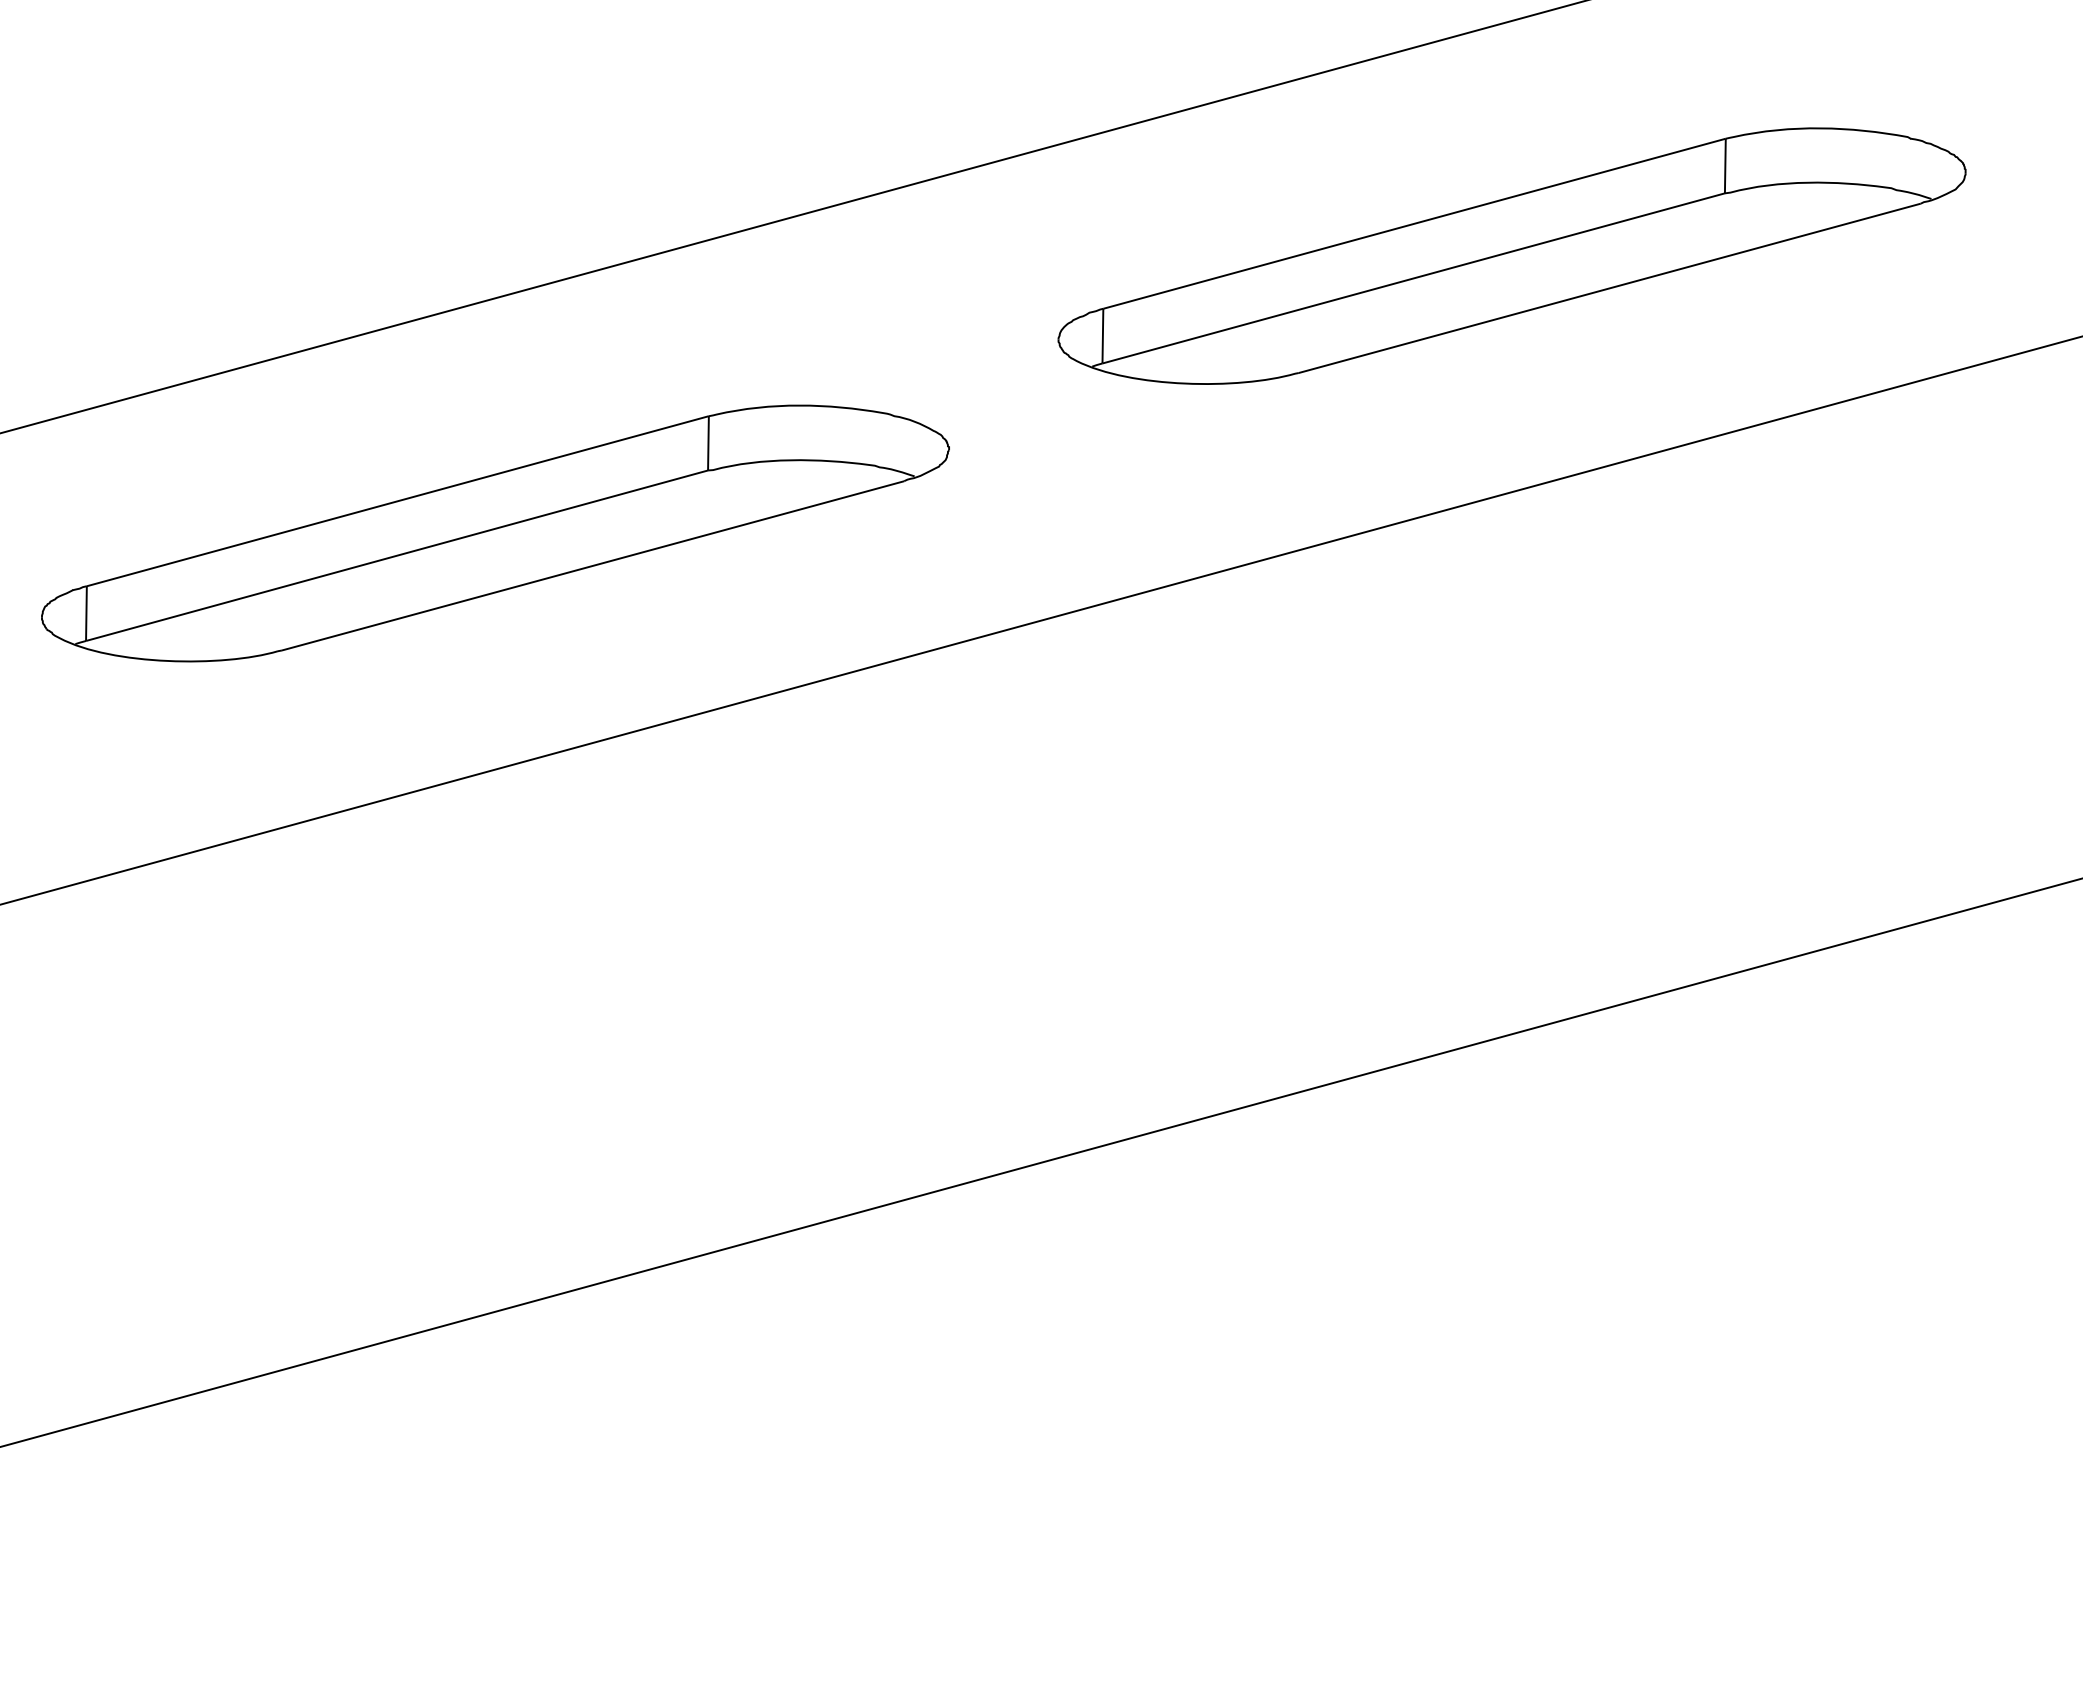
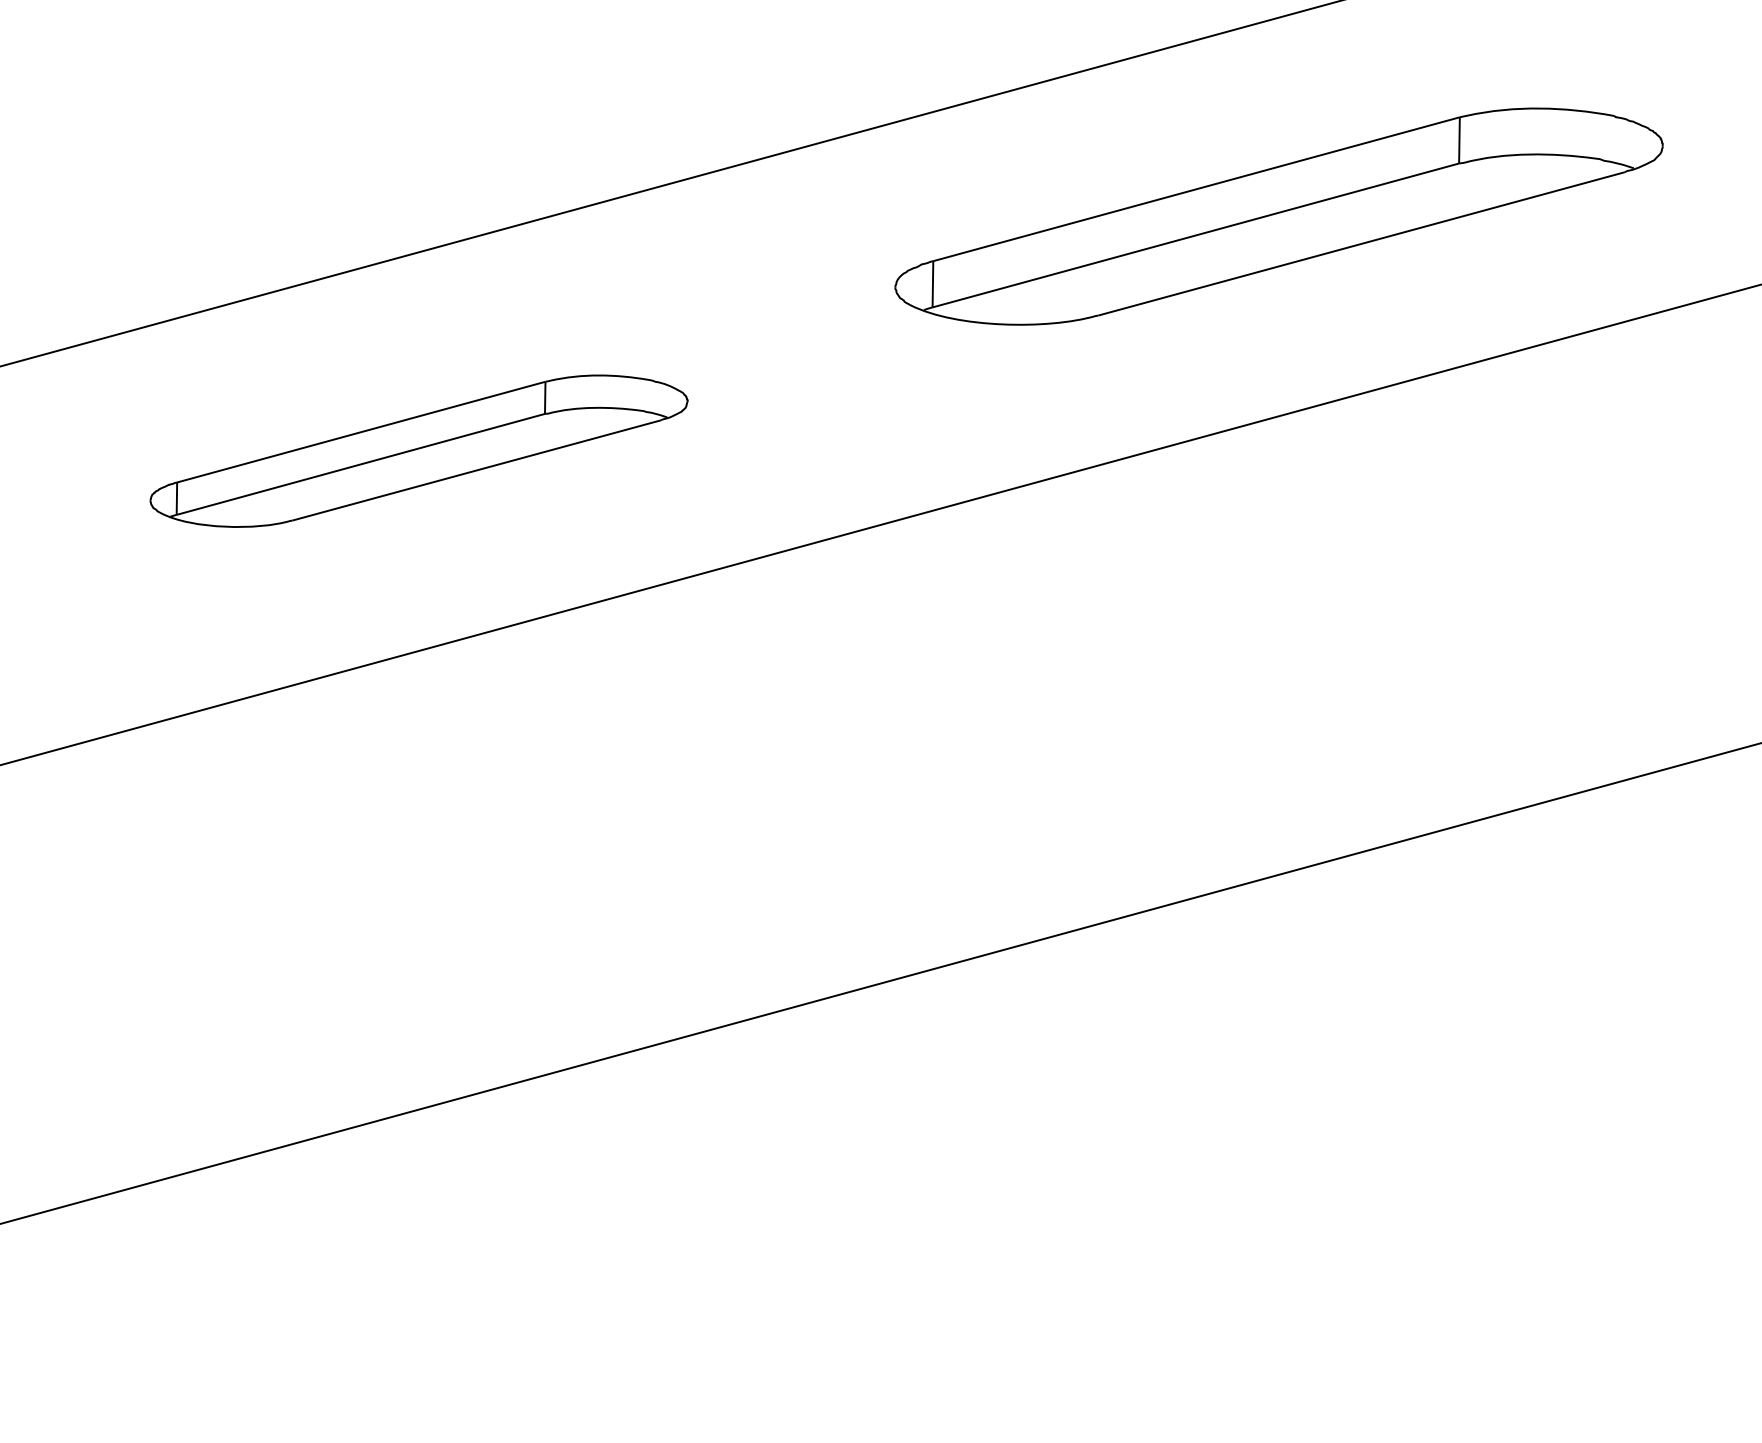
part: (495, 533) -> (419, 451), size x0.7

